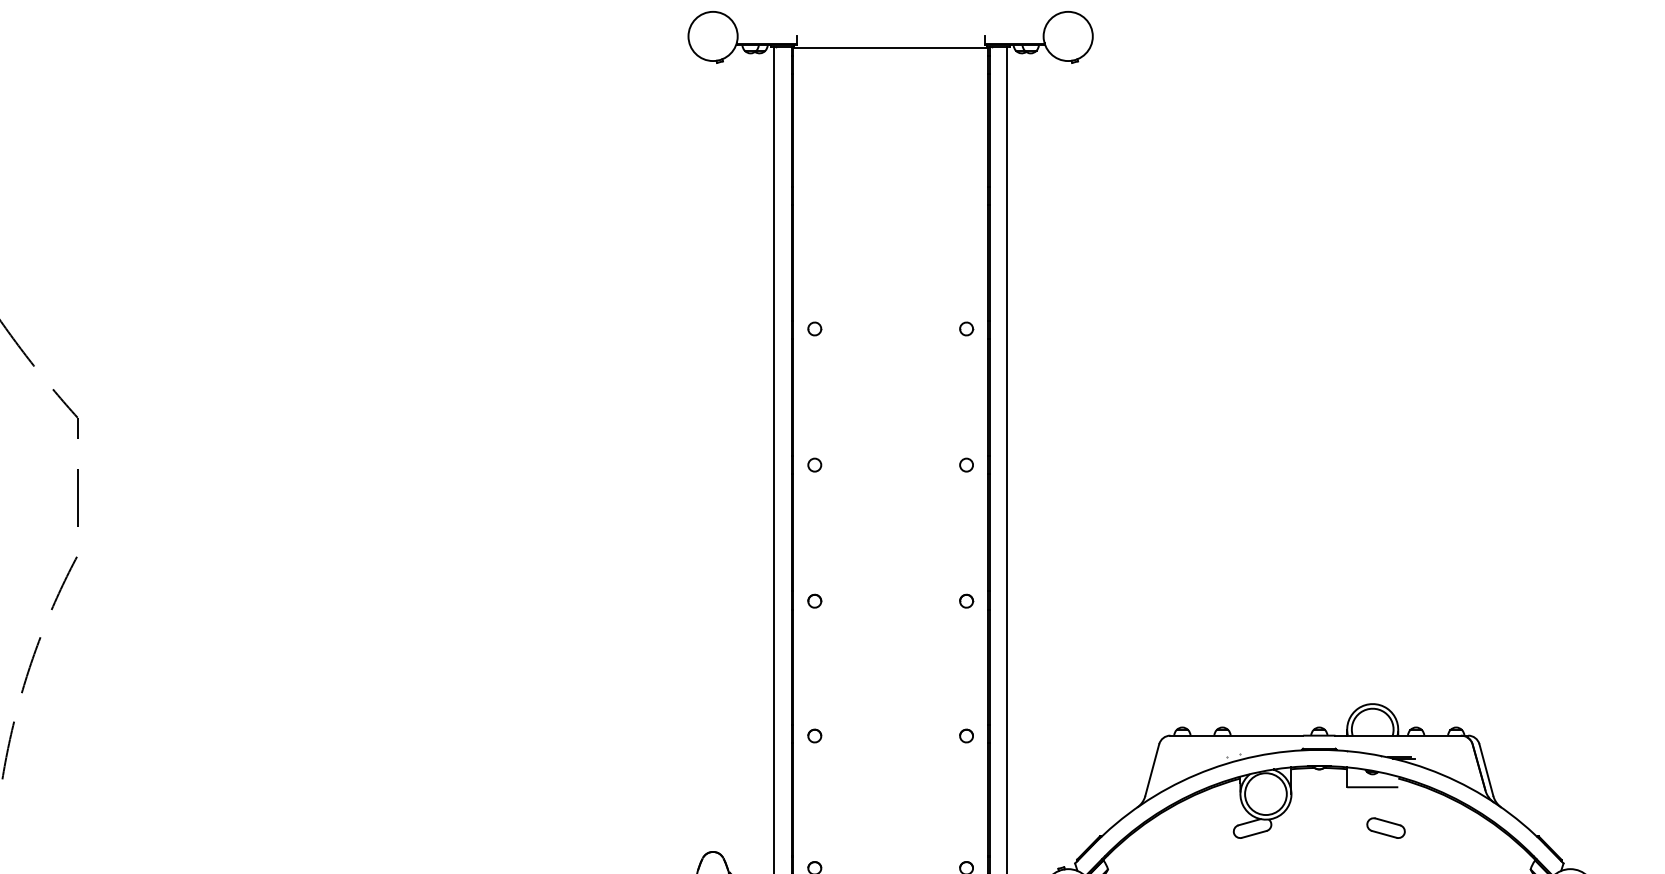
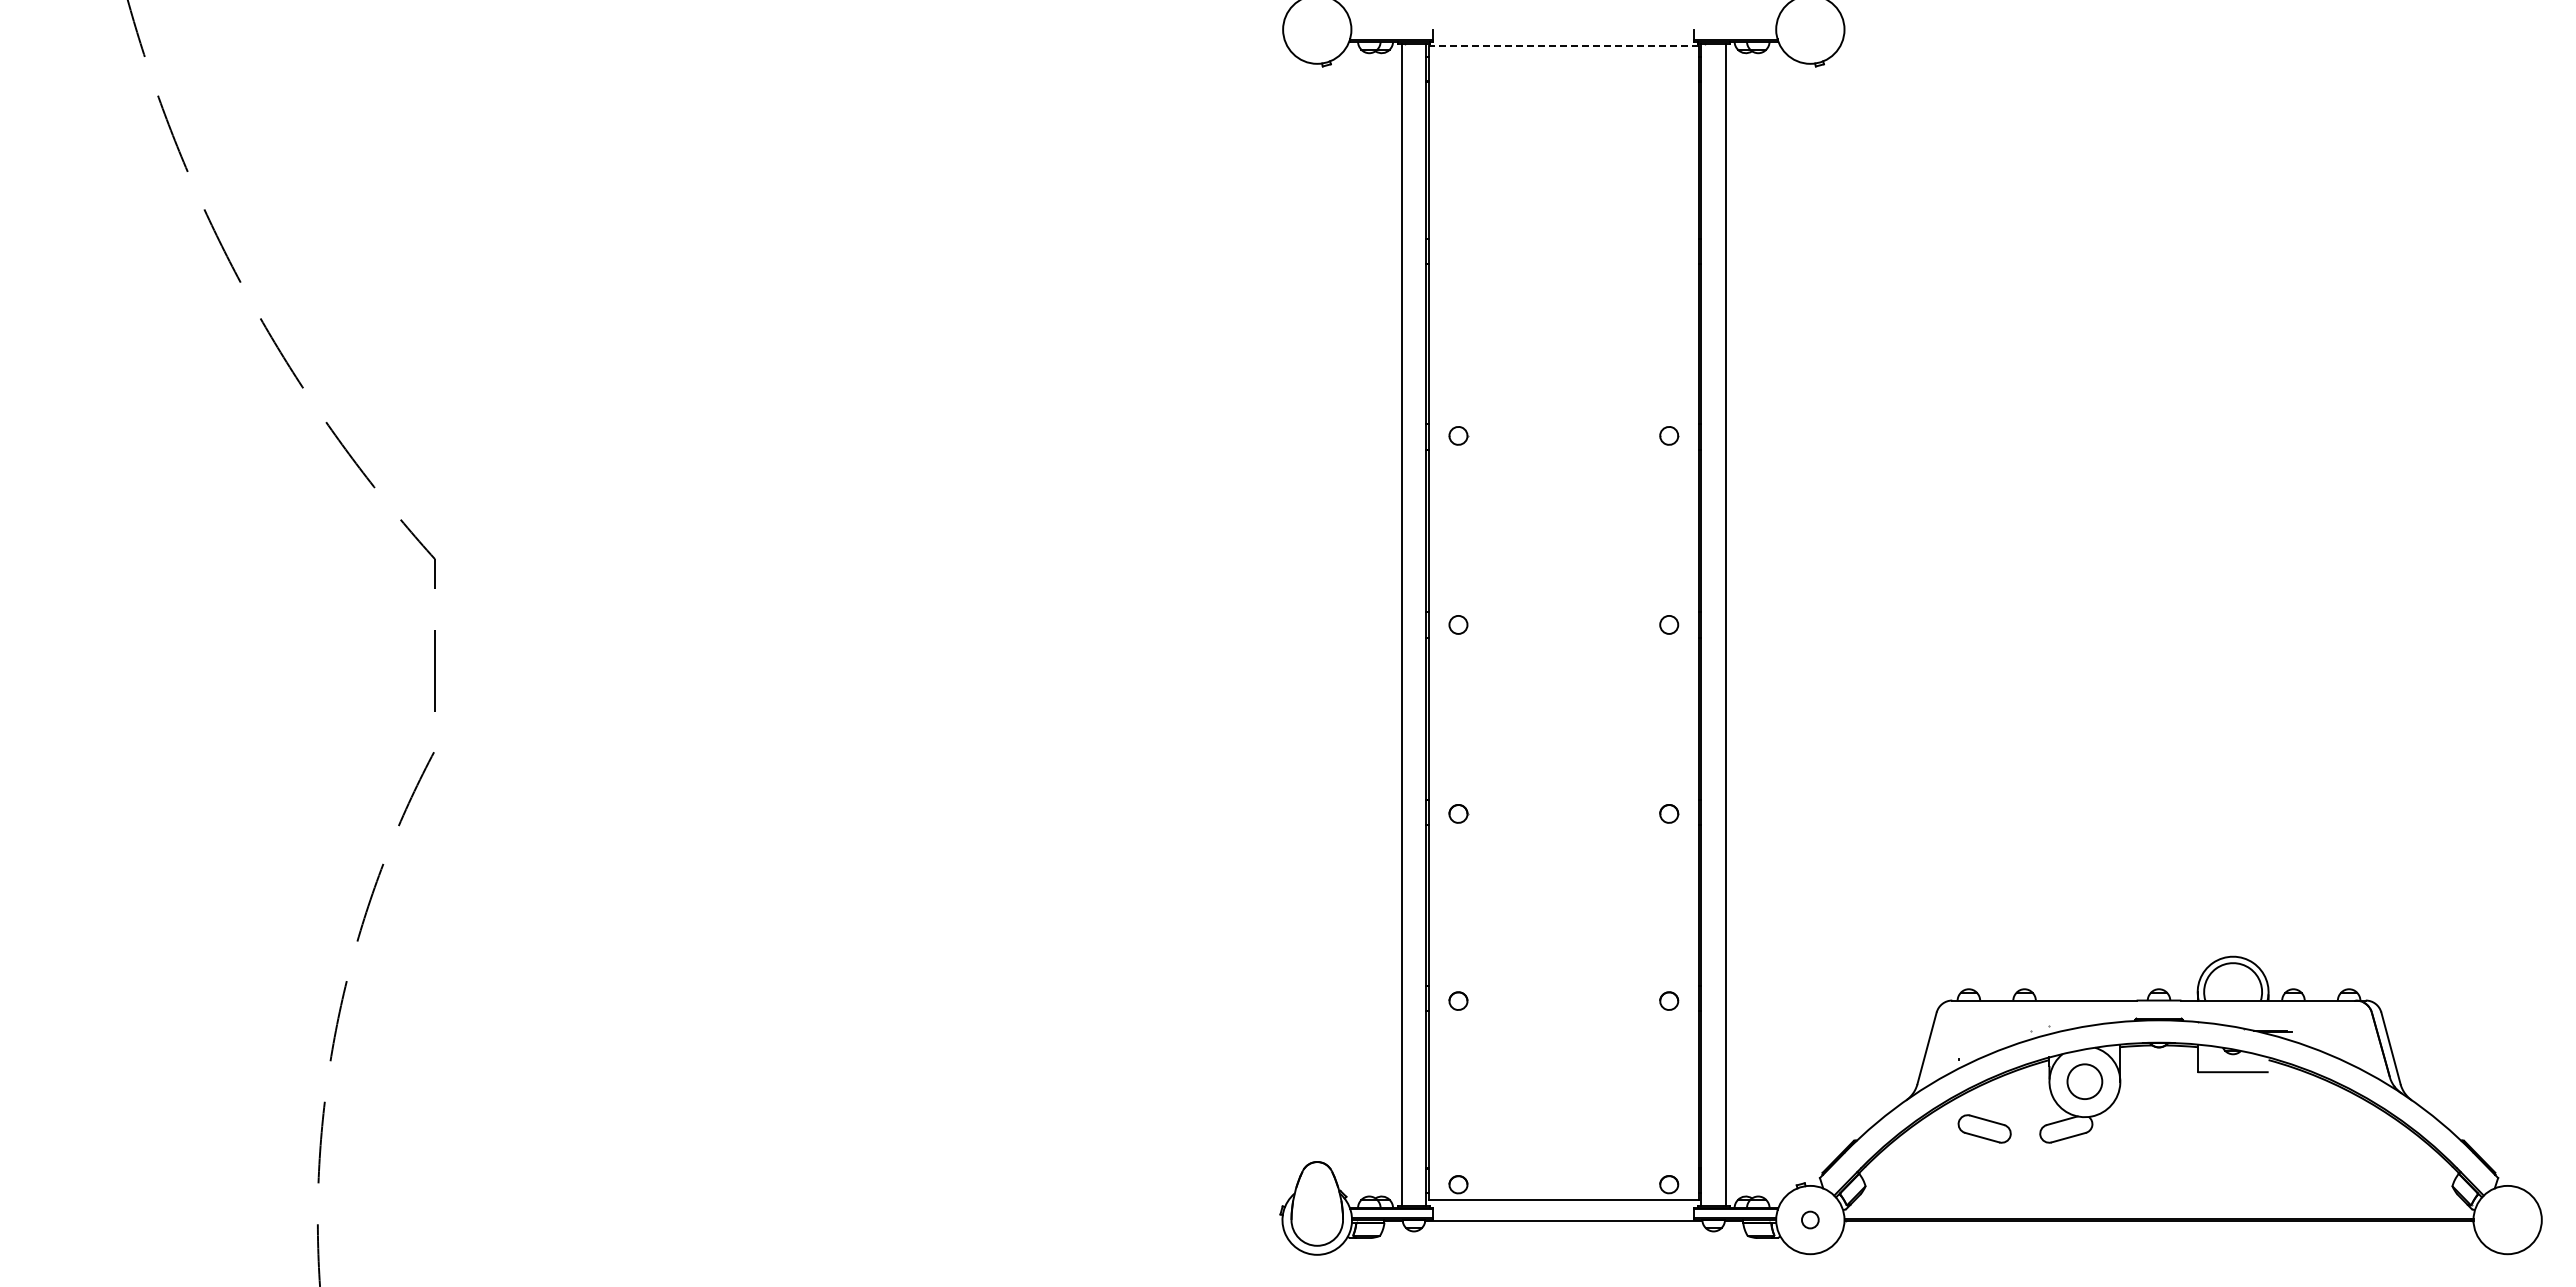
line: (890, 47) -> (1563, 45), solid -> dashed
circle: (1265, 793) -> (2084, 1081), size x0.6
part: (1385, 827) -> (1984, 1128), moved

